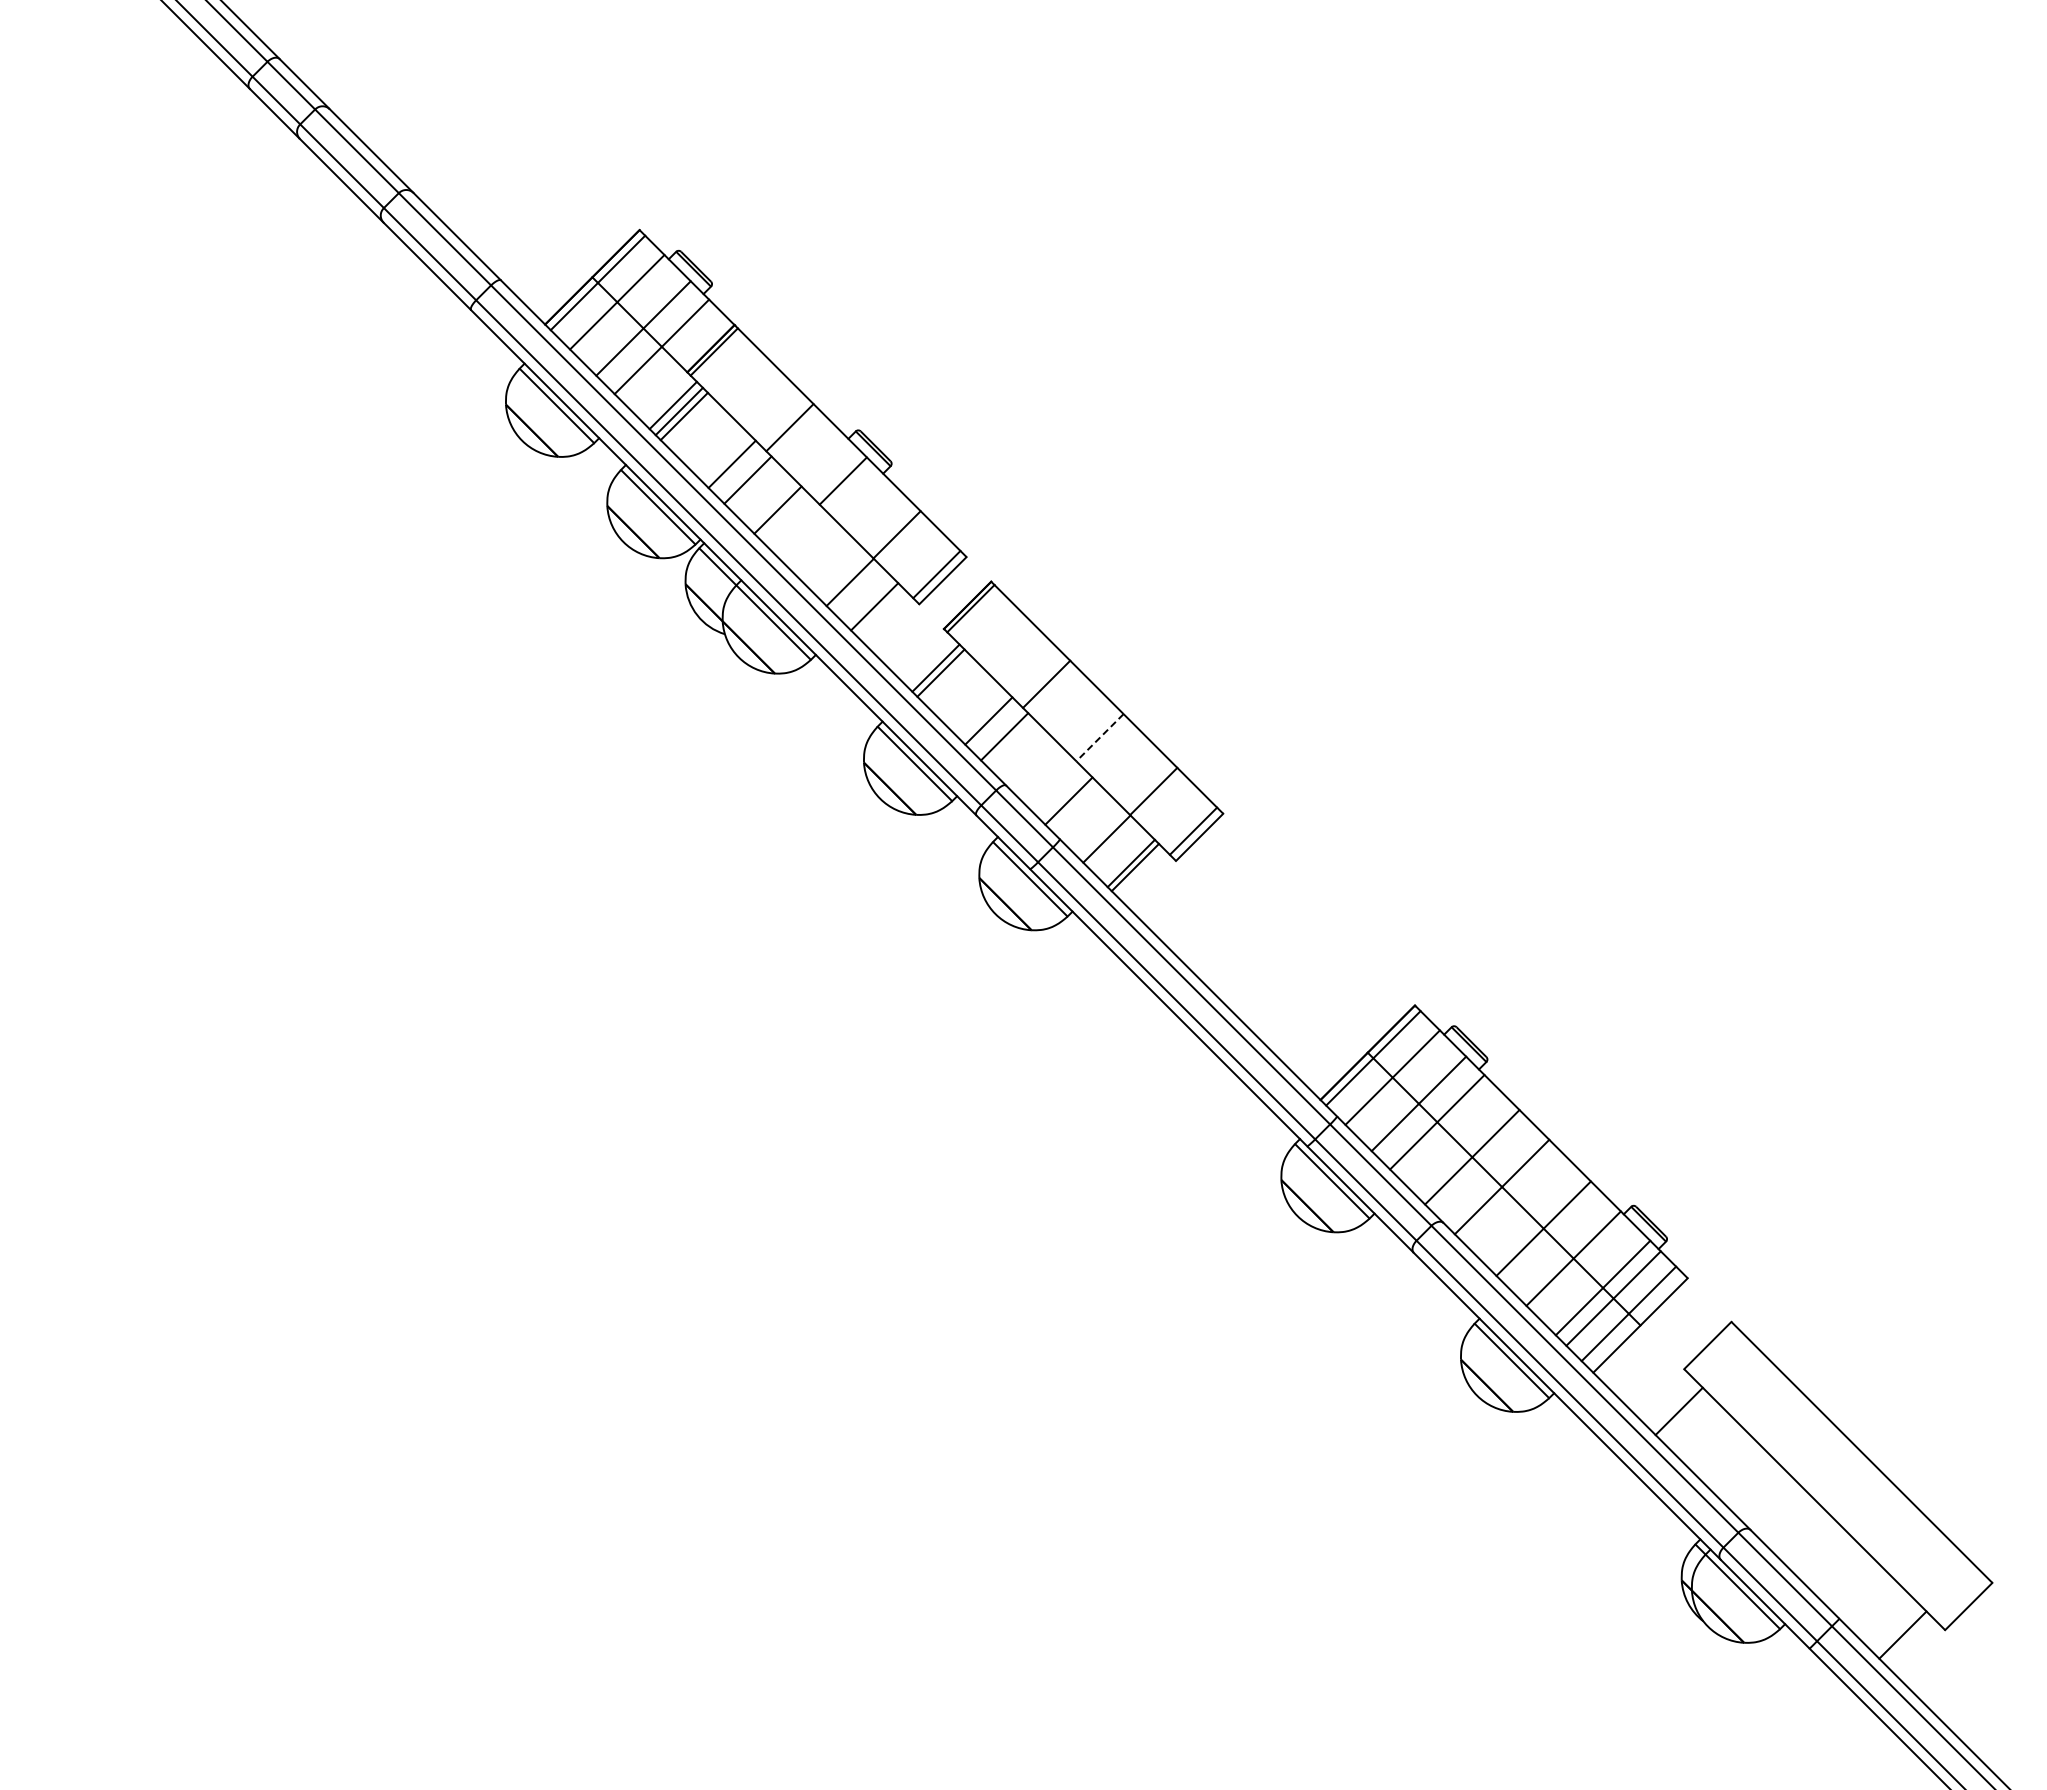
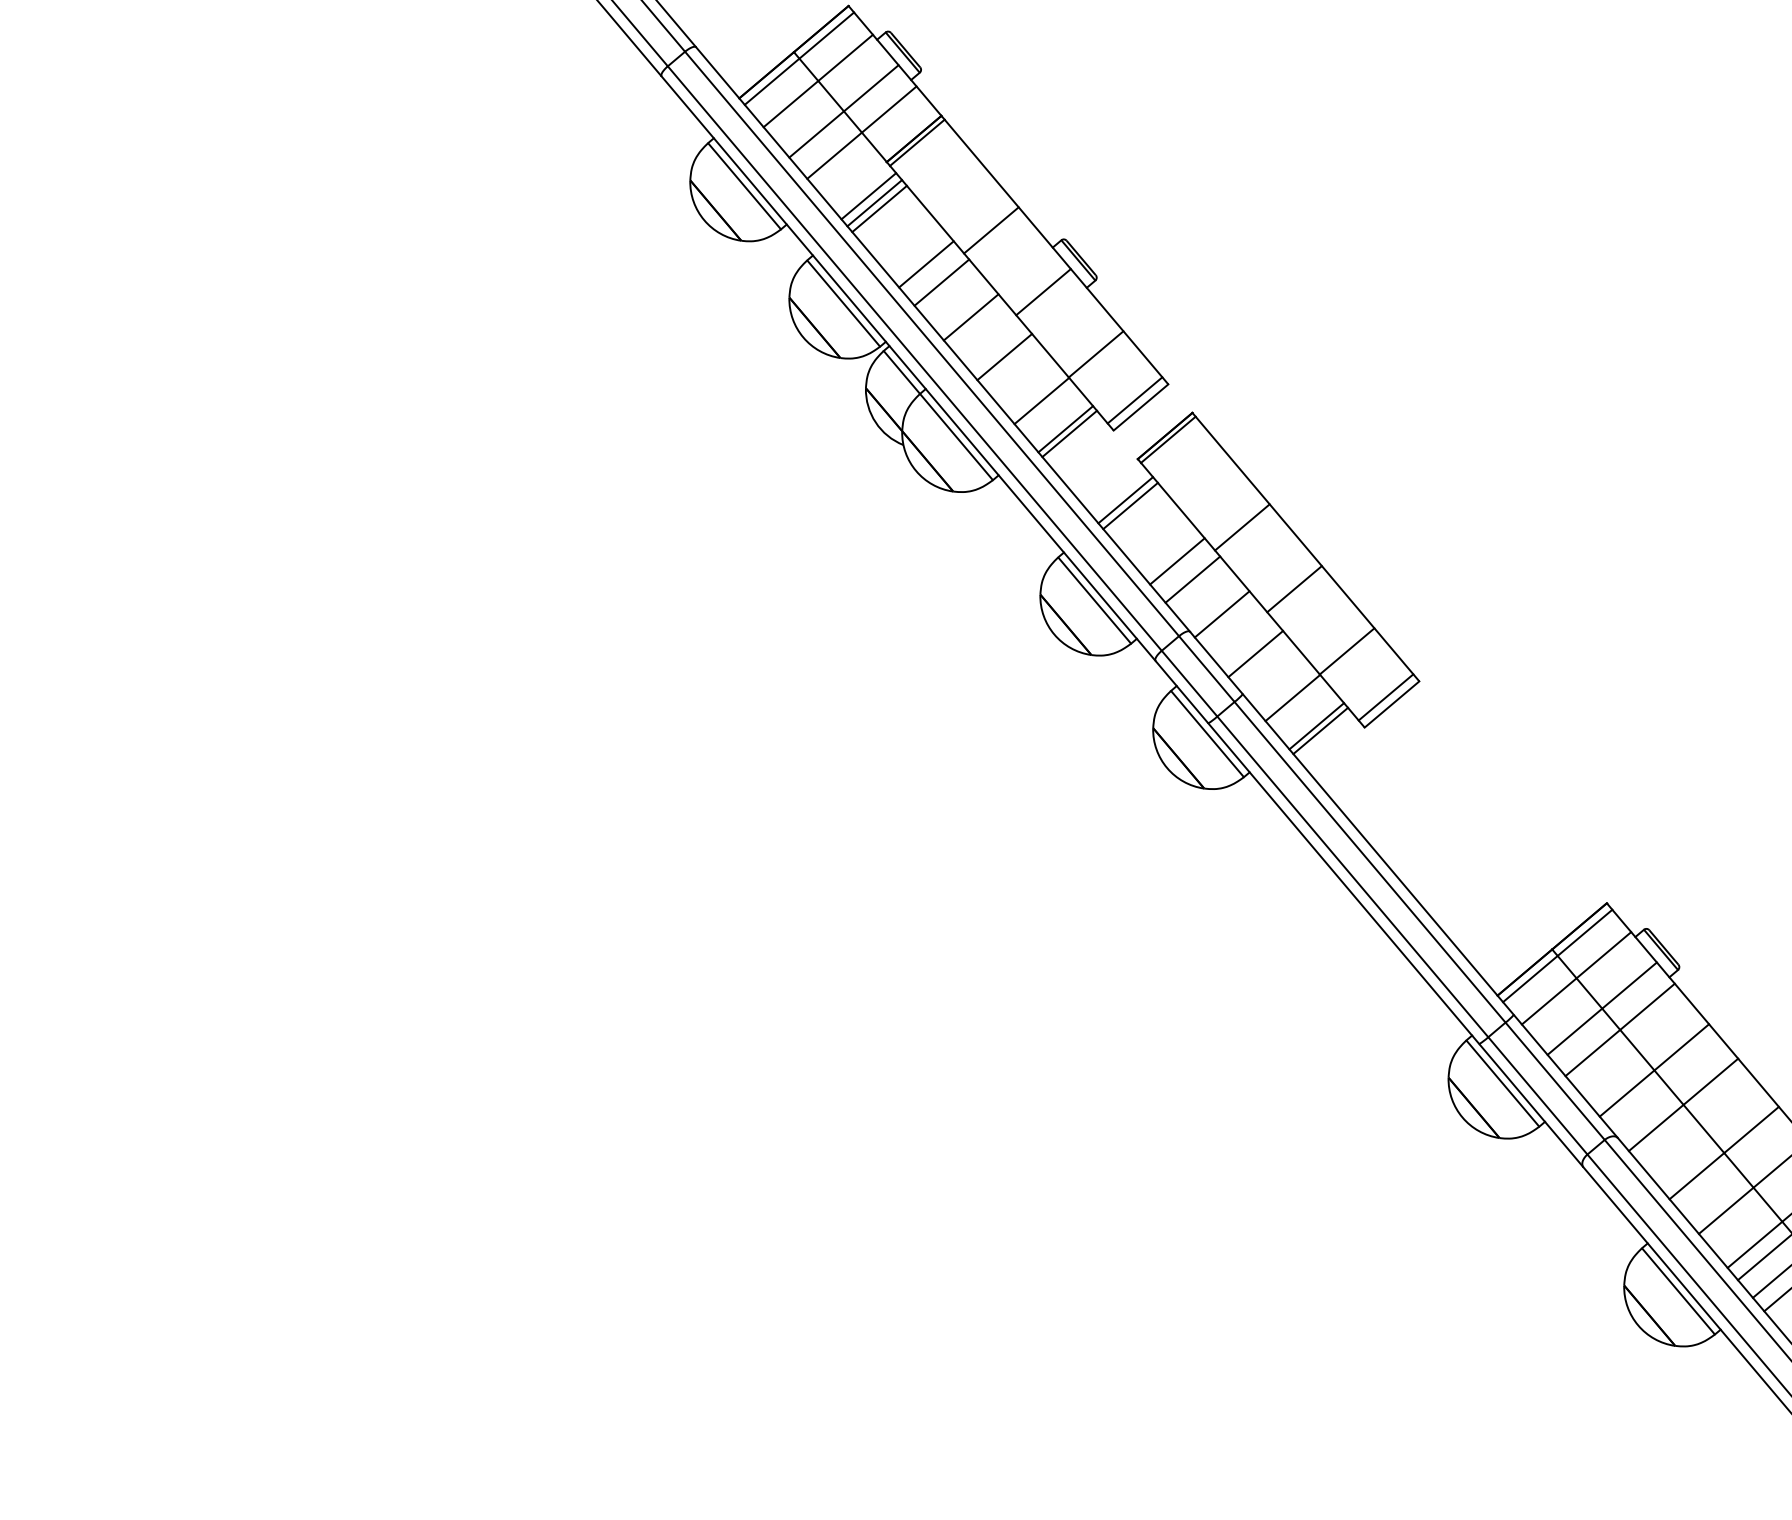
line: (811, 544) -> (1003, 357), added
line: (878, 610) -> (1069, 433), added
line: (1099, 738) -> (1293, 589), dashed -> solid
line: (1034, 766) -> (1222, 614), added

